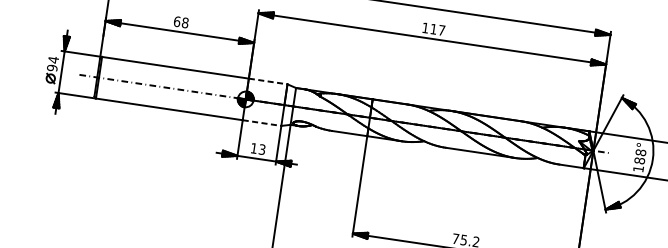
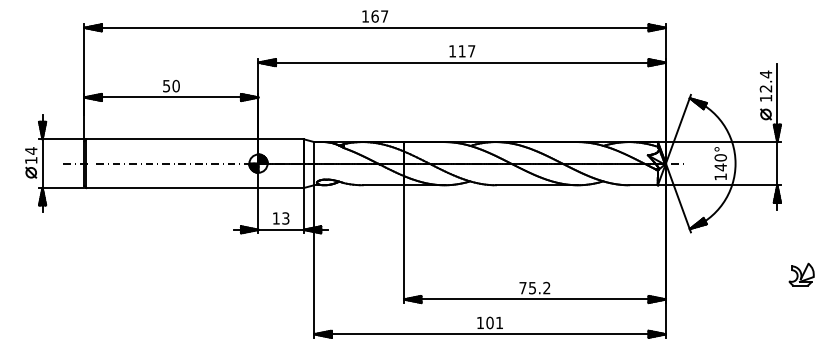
text: (181, 21) -> (171, 85), 68 -> 50
text: (52, 68) -> (31, 160), 94 -> 14
line: (268, 81) -> (281, 139), dashed -> solid
line: (262, 123) -> (281, 188), dashed -> solid
text: (640, 156) -> (720, 162), 188° -> 140°

